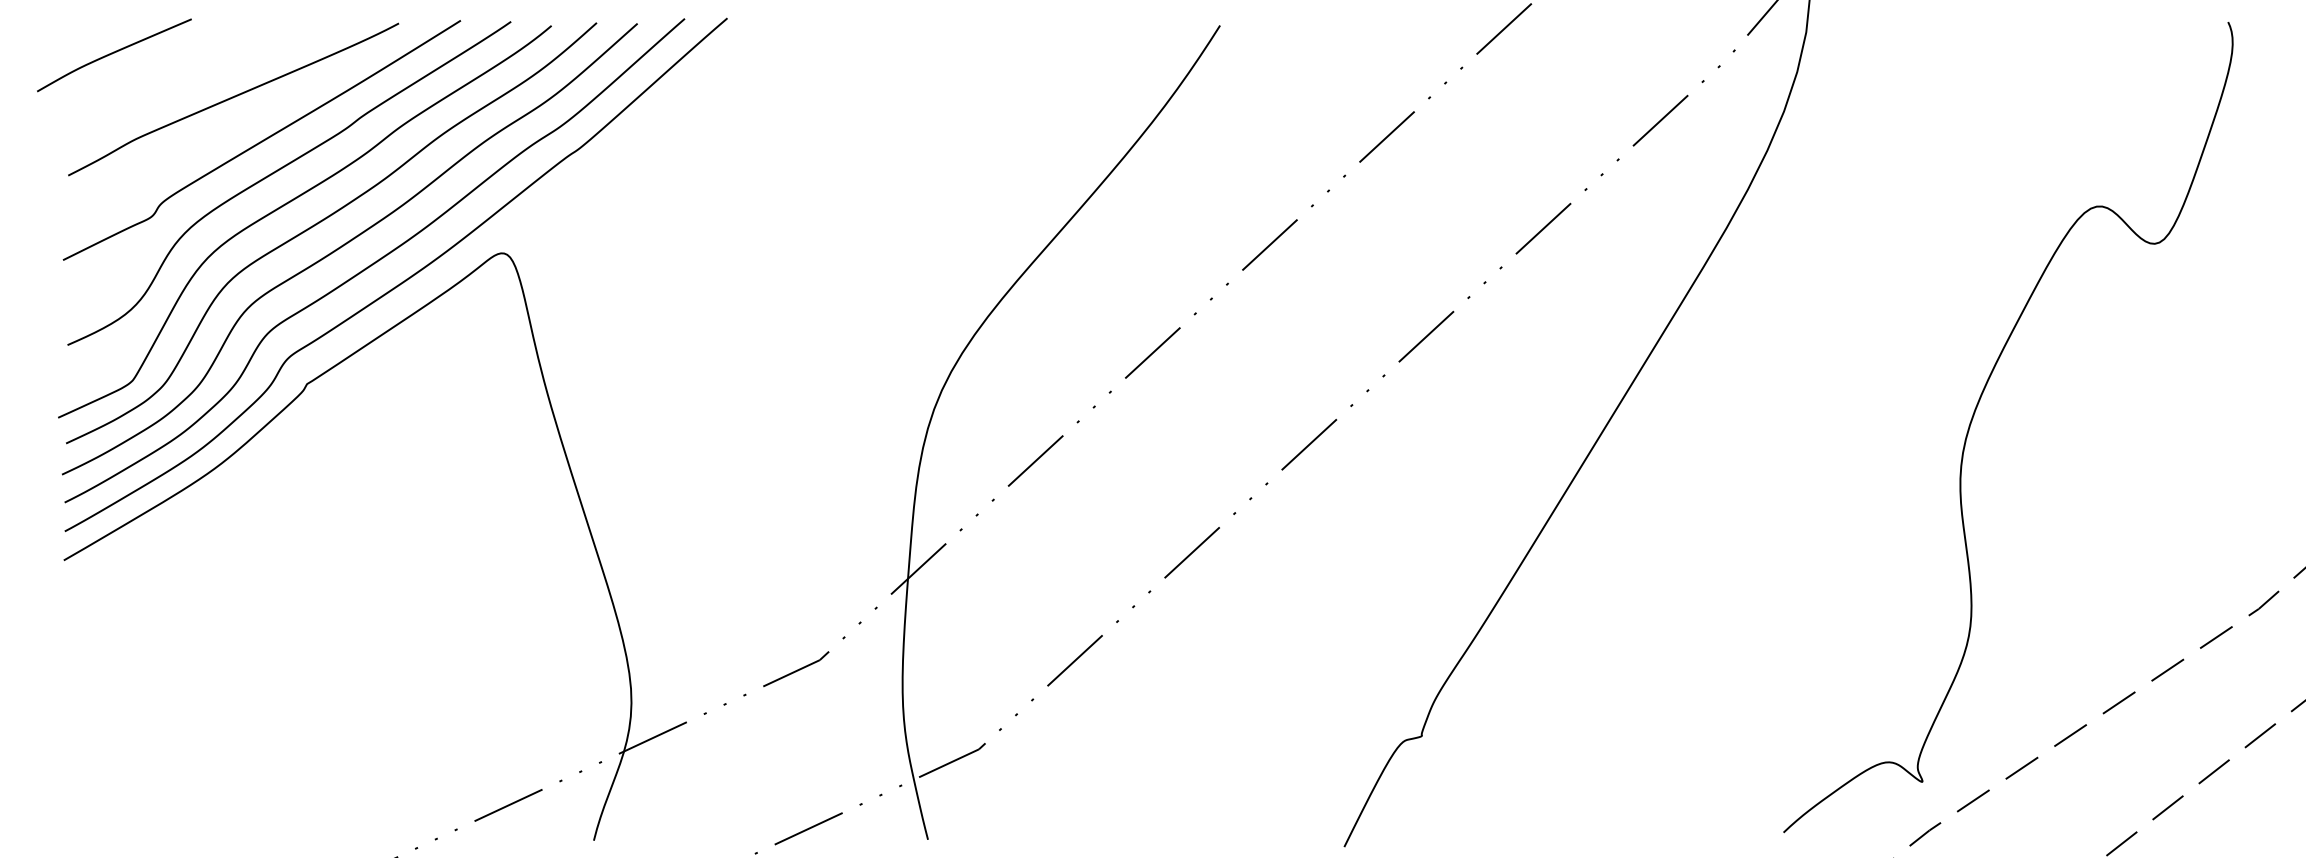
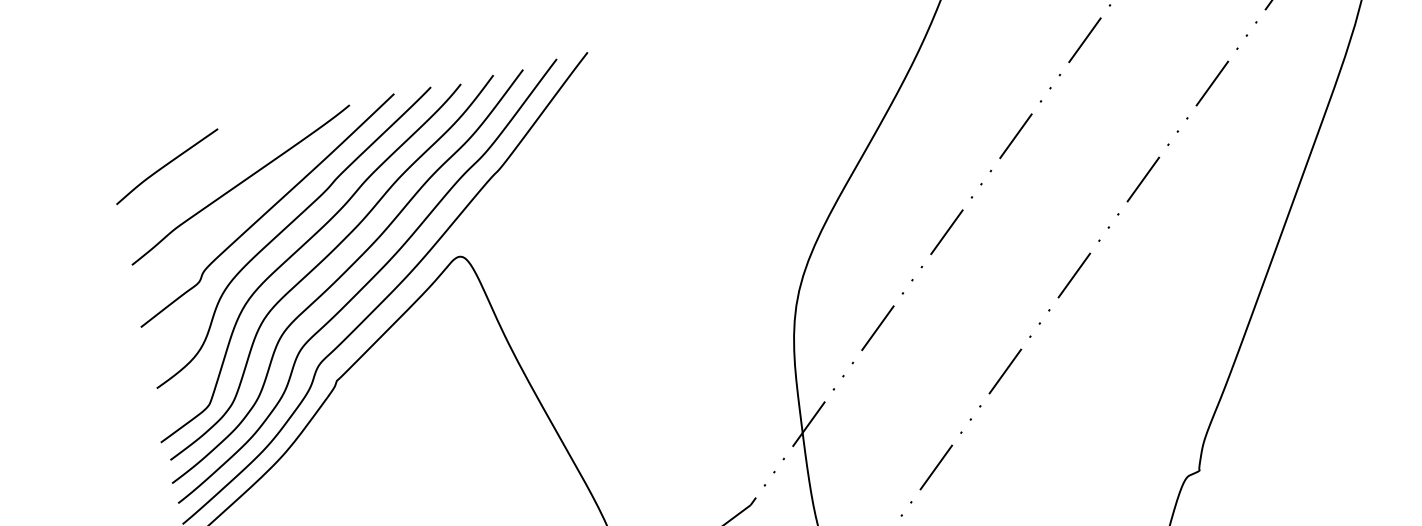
curve: (114, 53) -> (167, 165), moved

